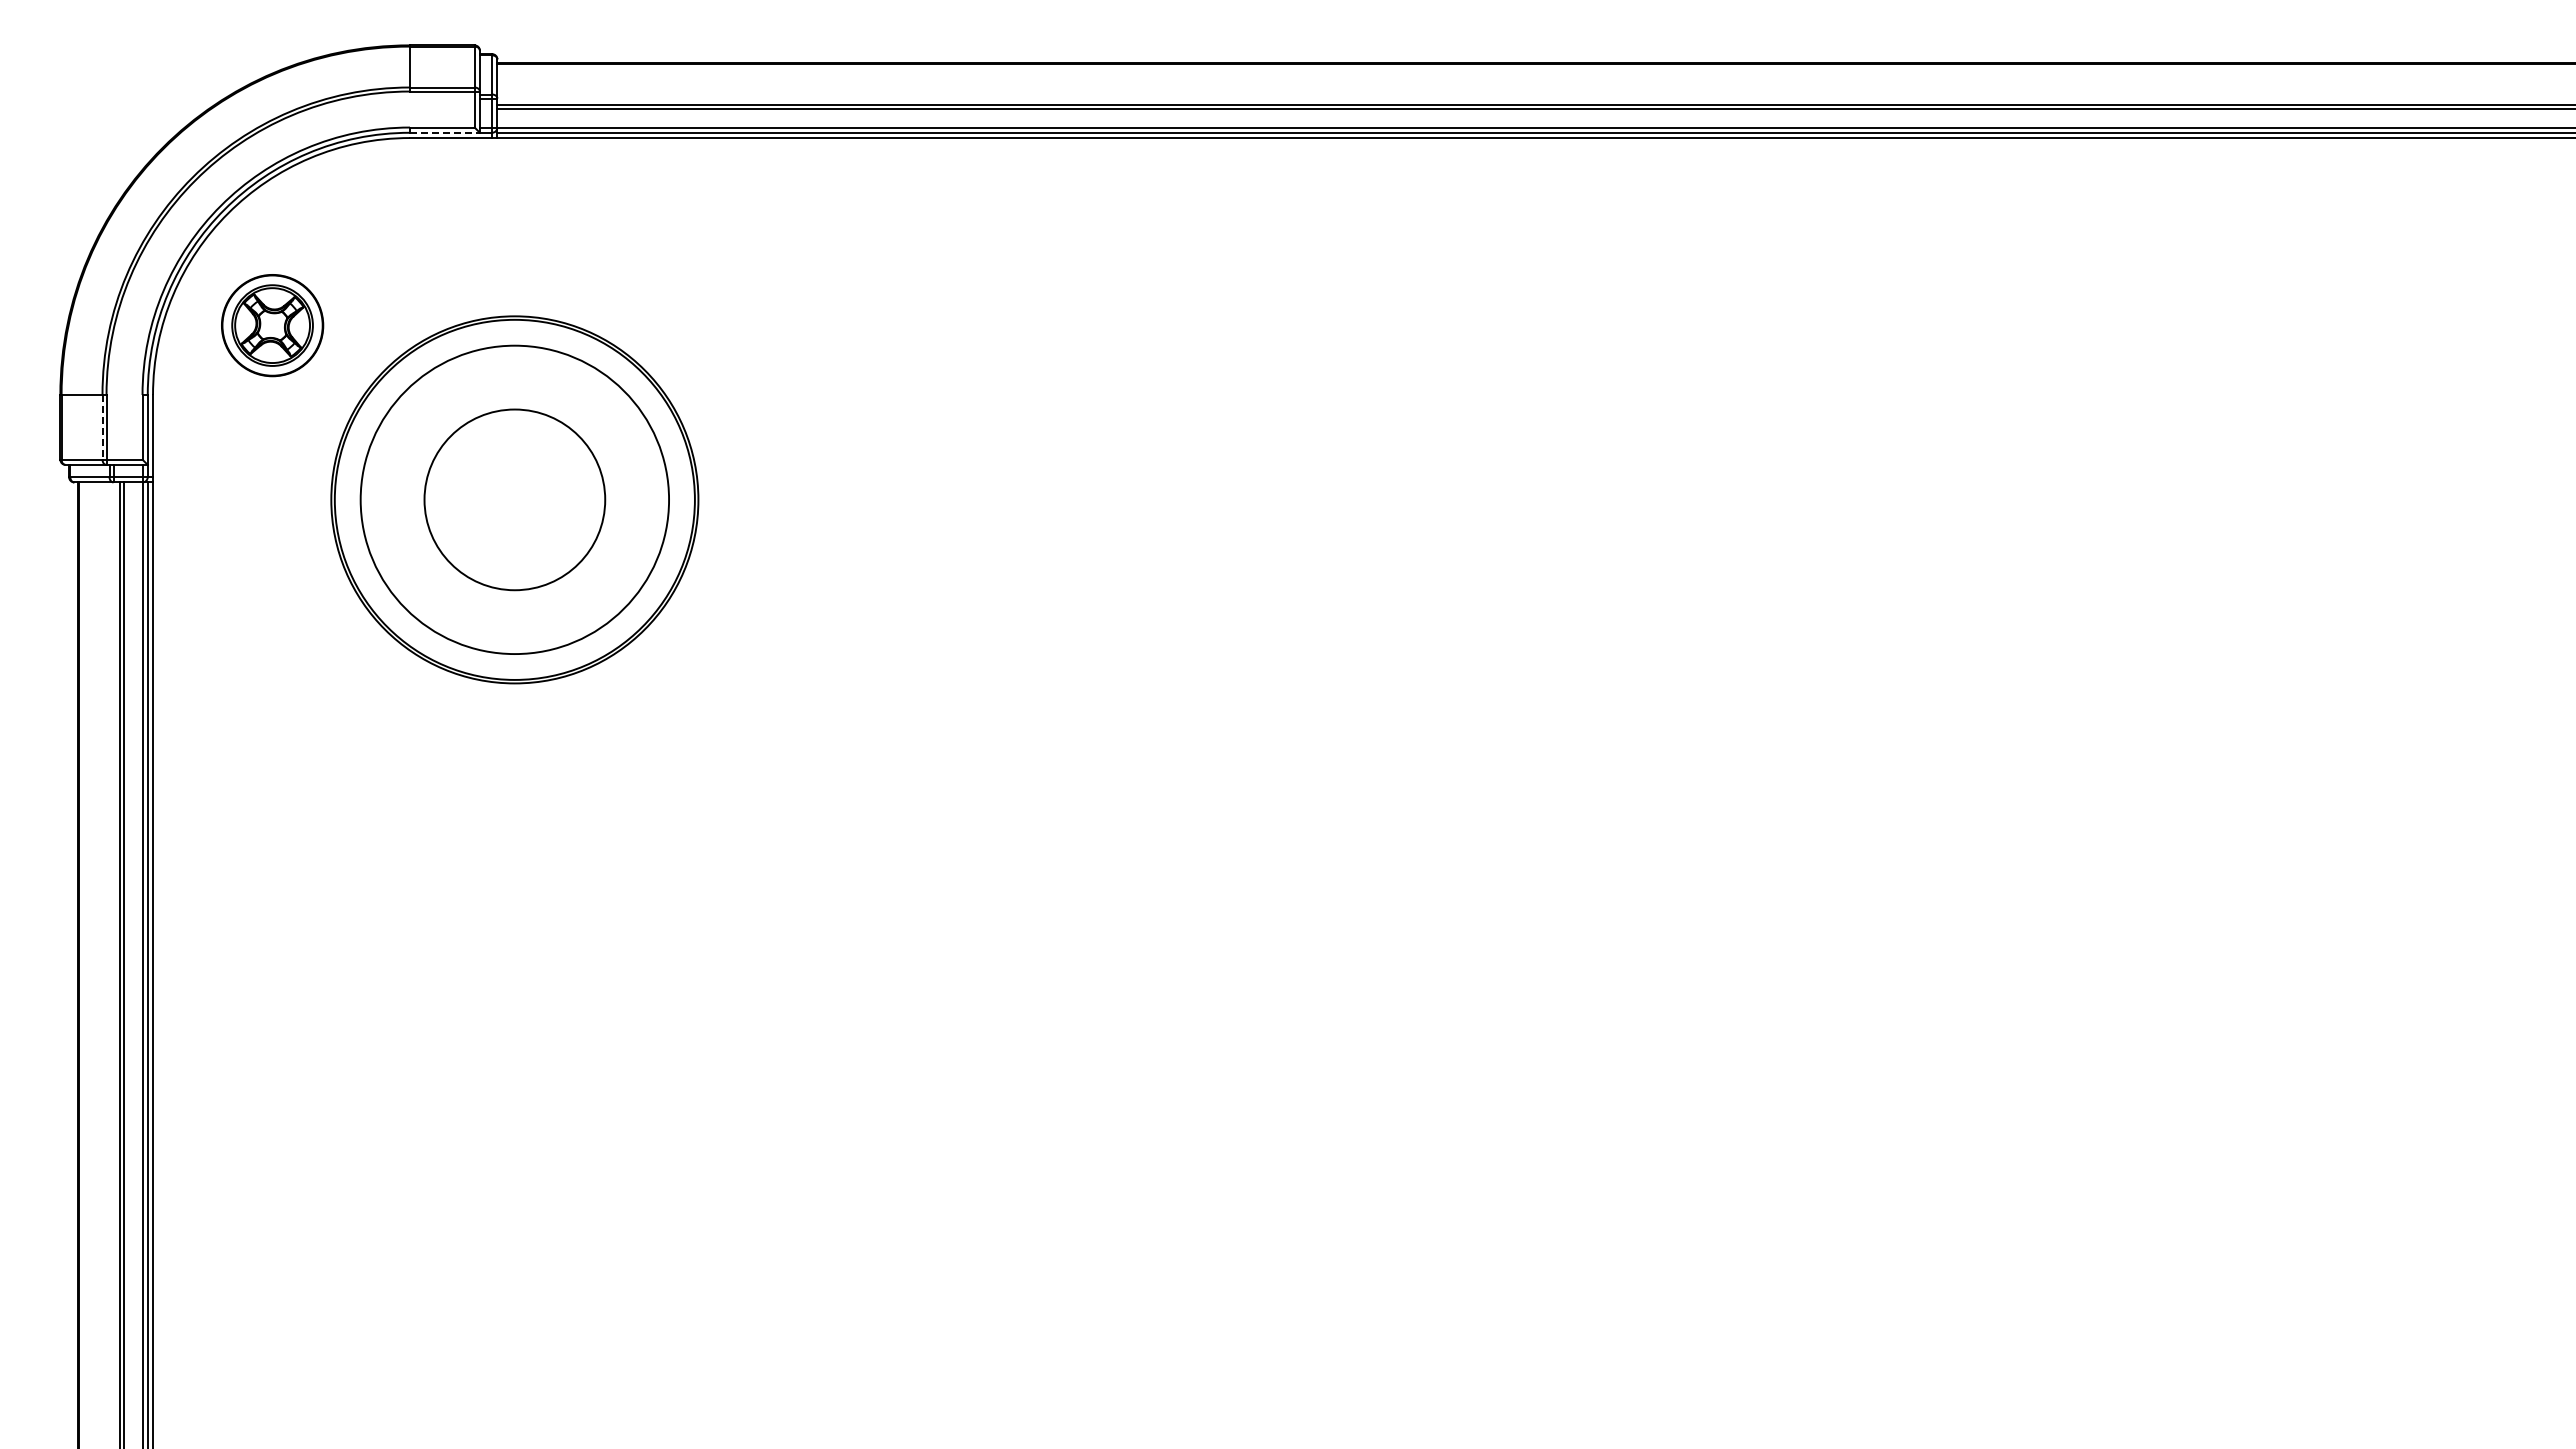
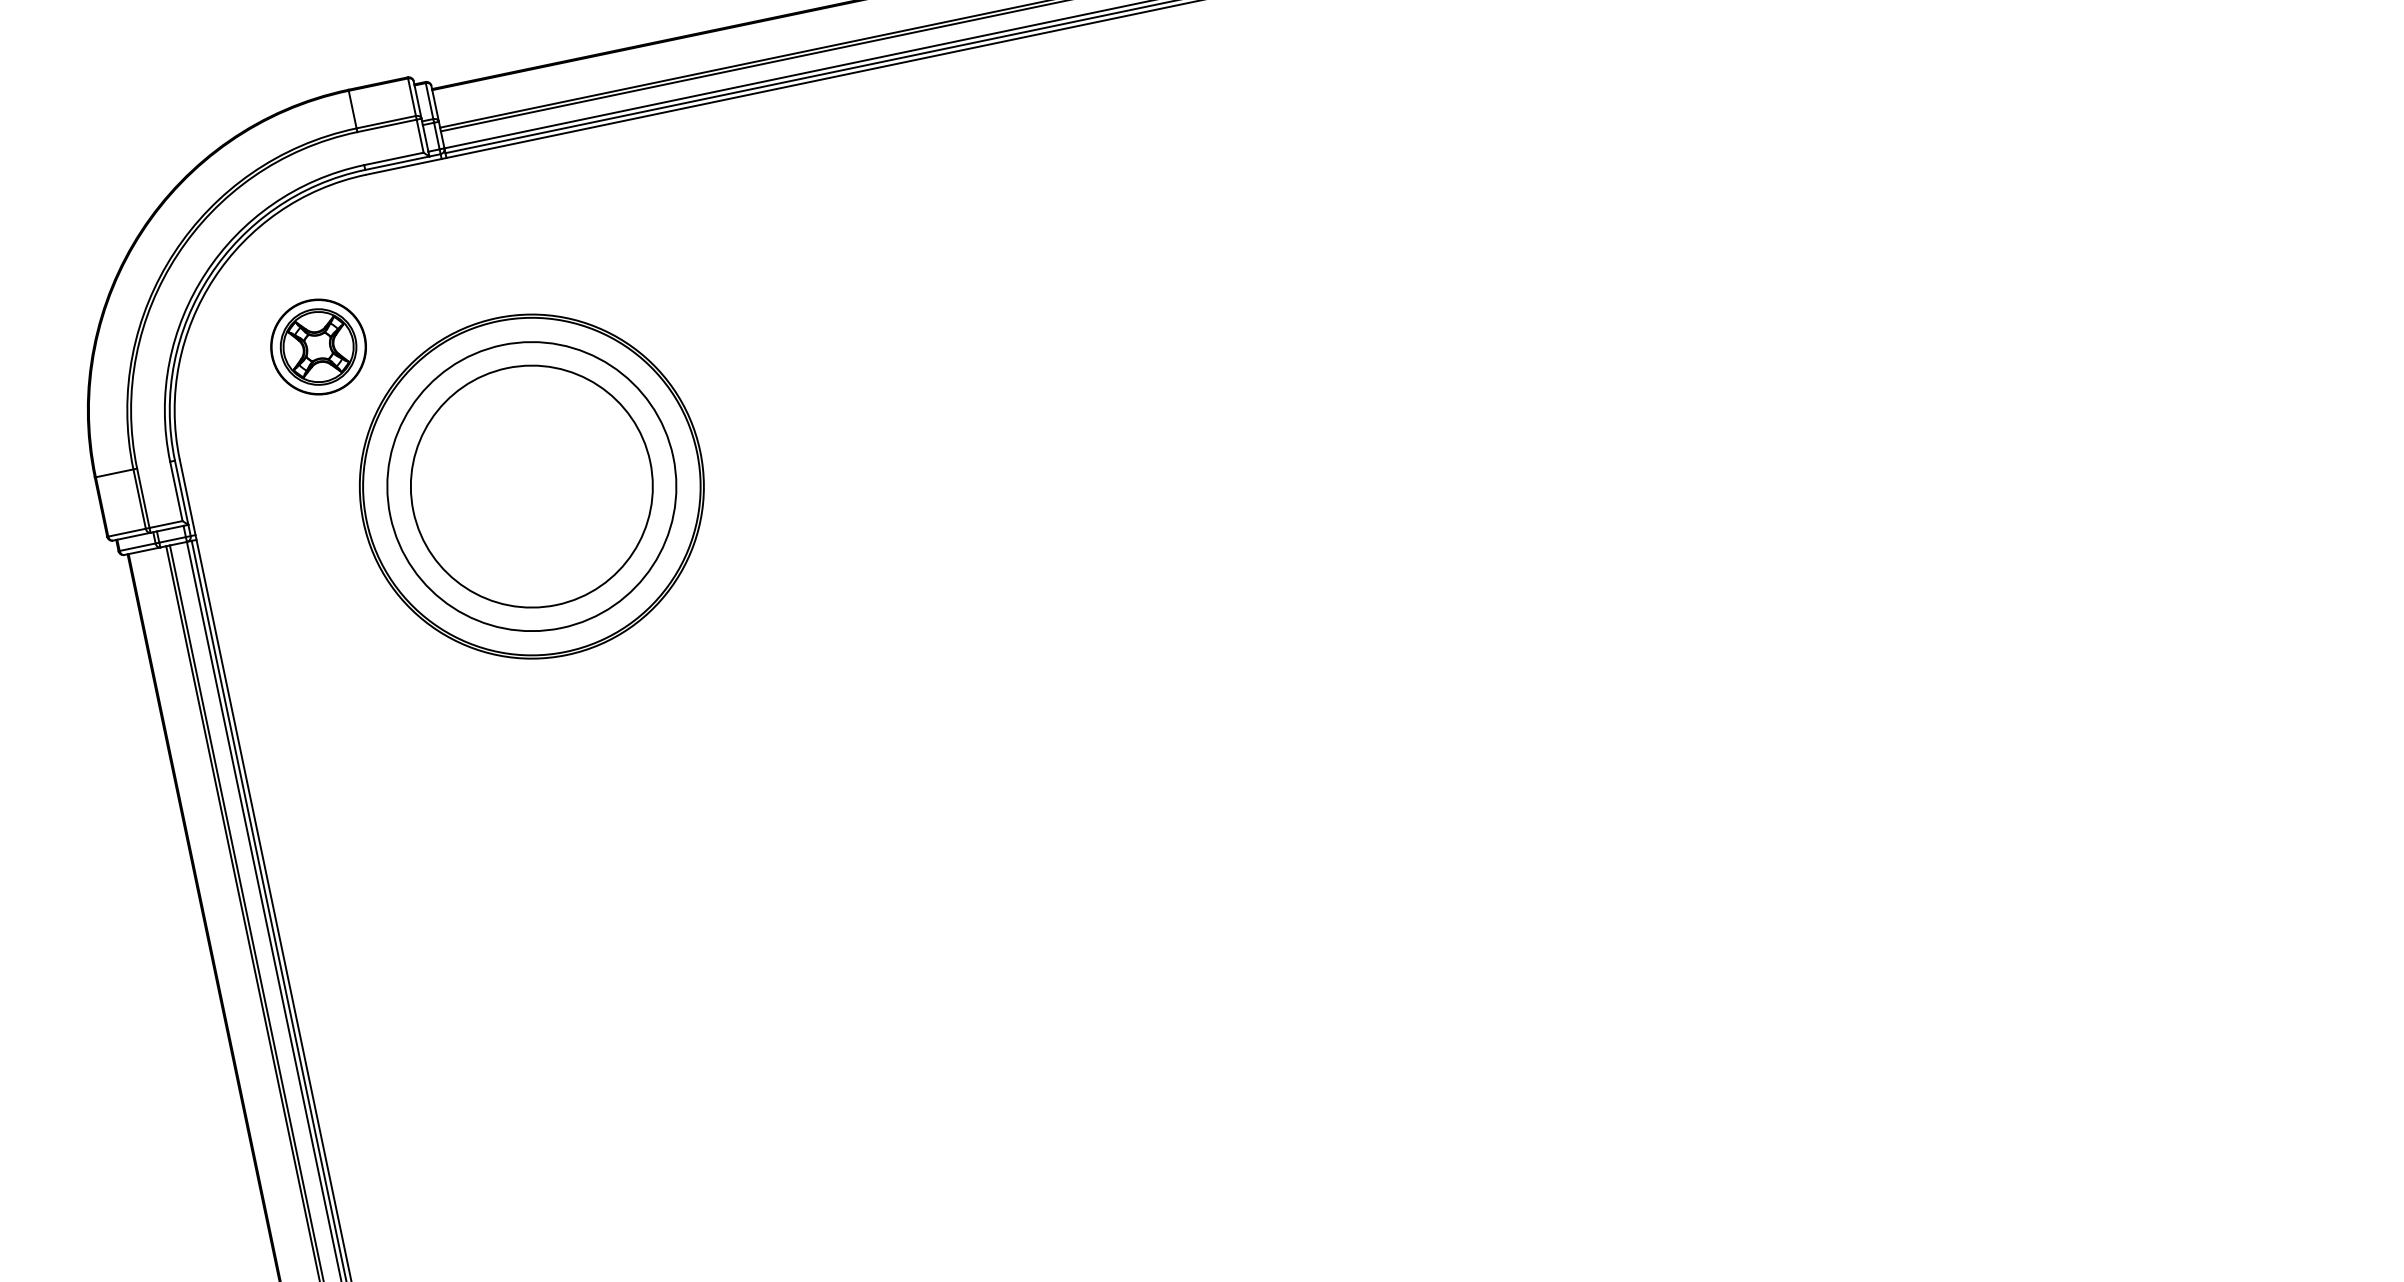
line: (444, 132) -> (396, 163), dashed -> solid
part: (272, 325) -> (318, 346), moved
line: (102, 427) -> (139, 499), dashed -> solid
circle: (514, 499) -> (531, 486), size x1.43

